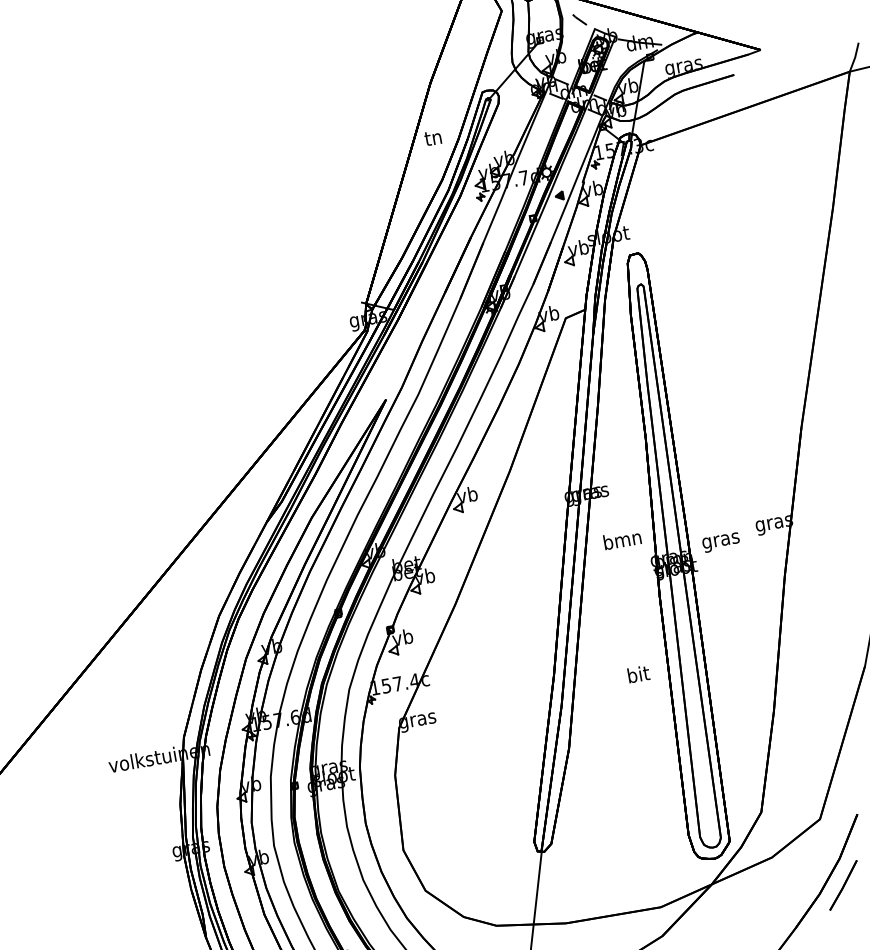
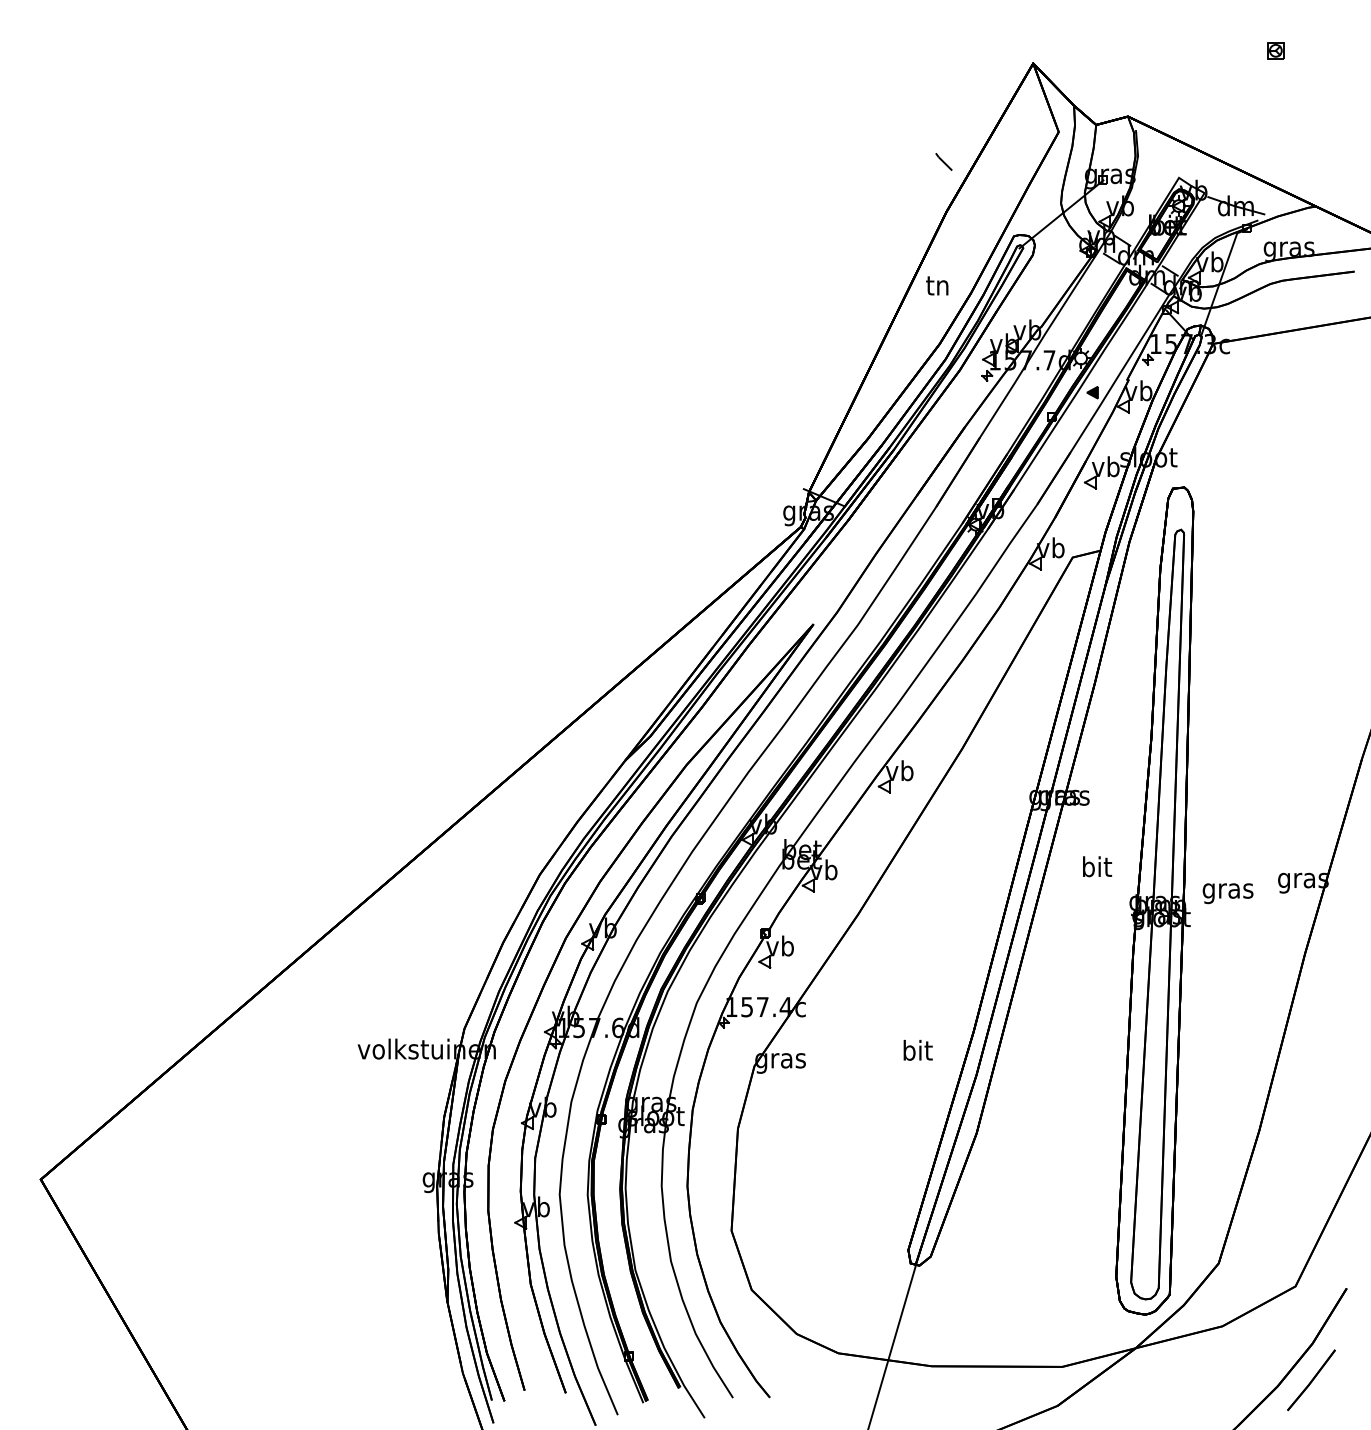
line: (579, 19) -> (943, 161), moved
text: (622, 539) -> (1096, 866), bmn -> bit
text: (638, 674) -> (917, 1050), moved

